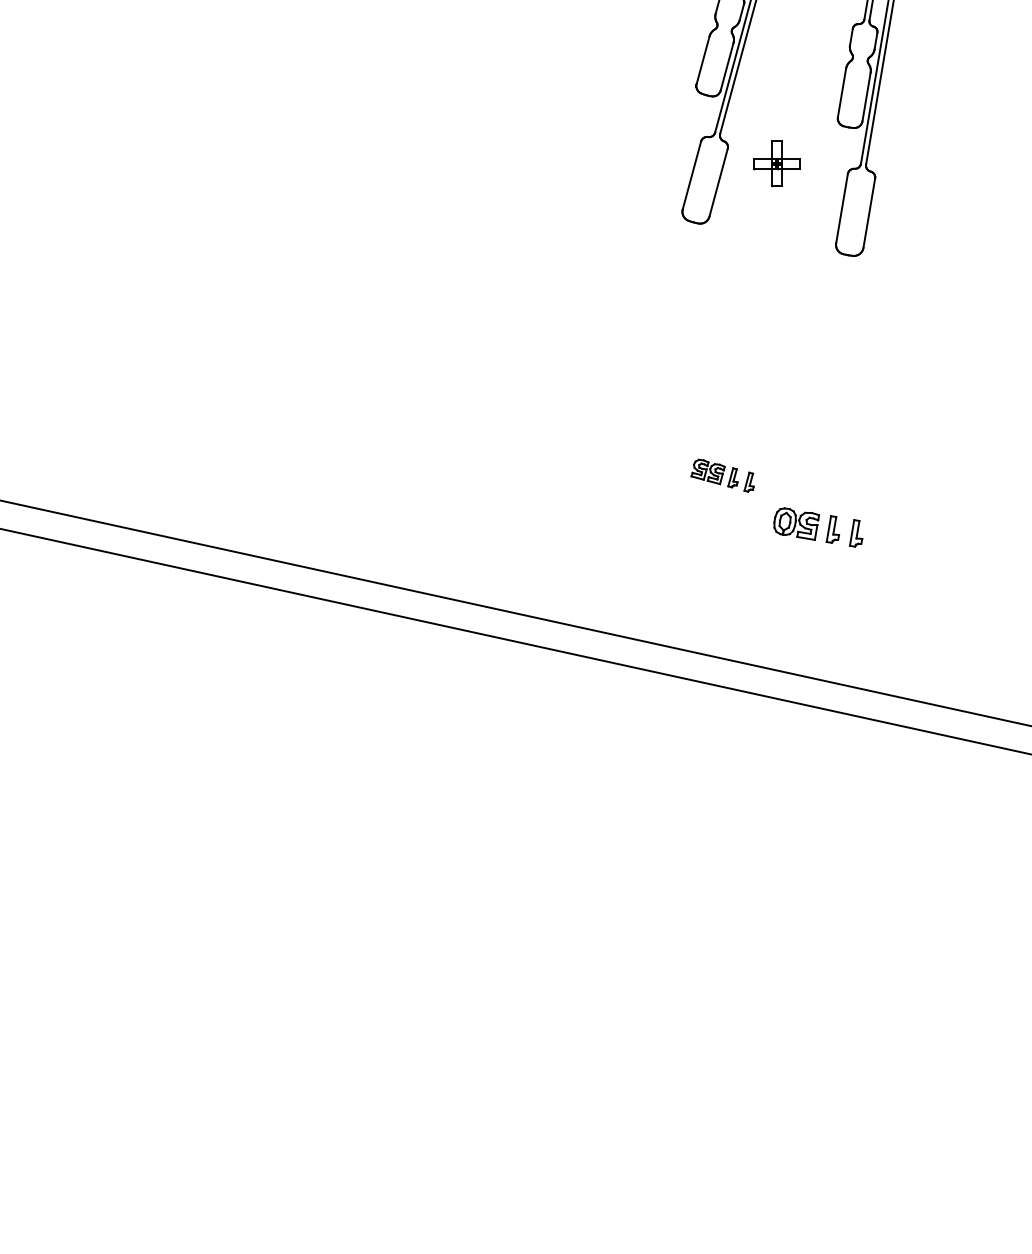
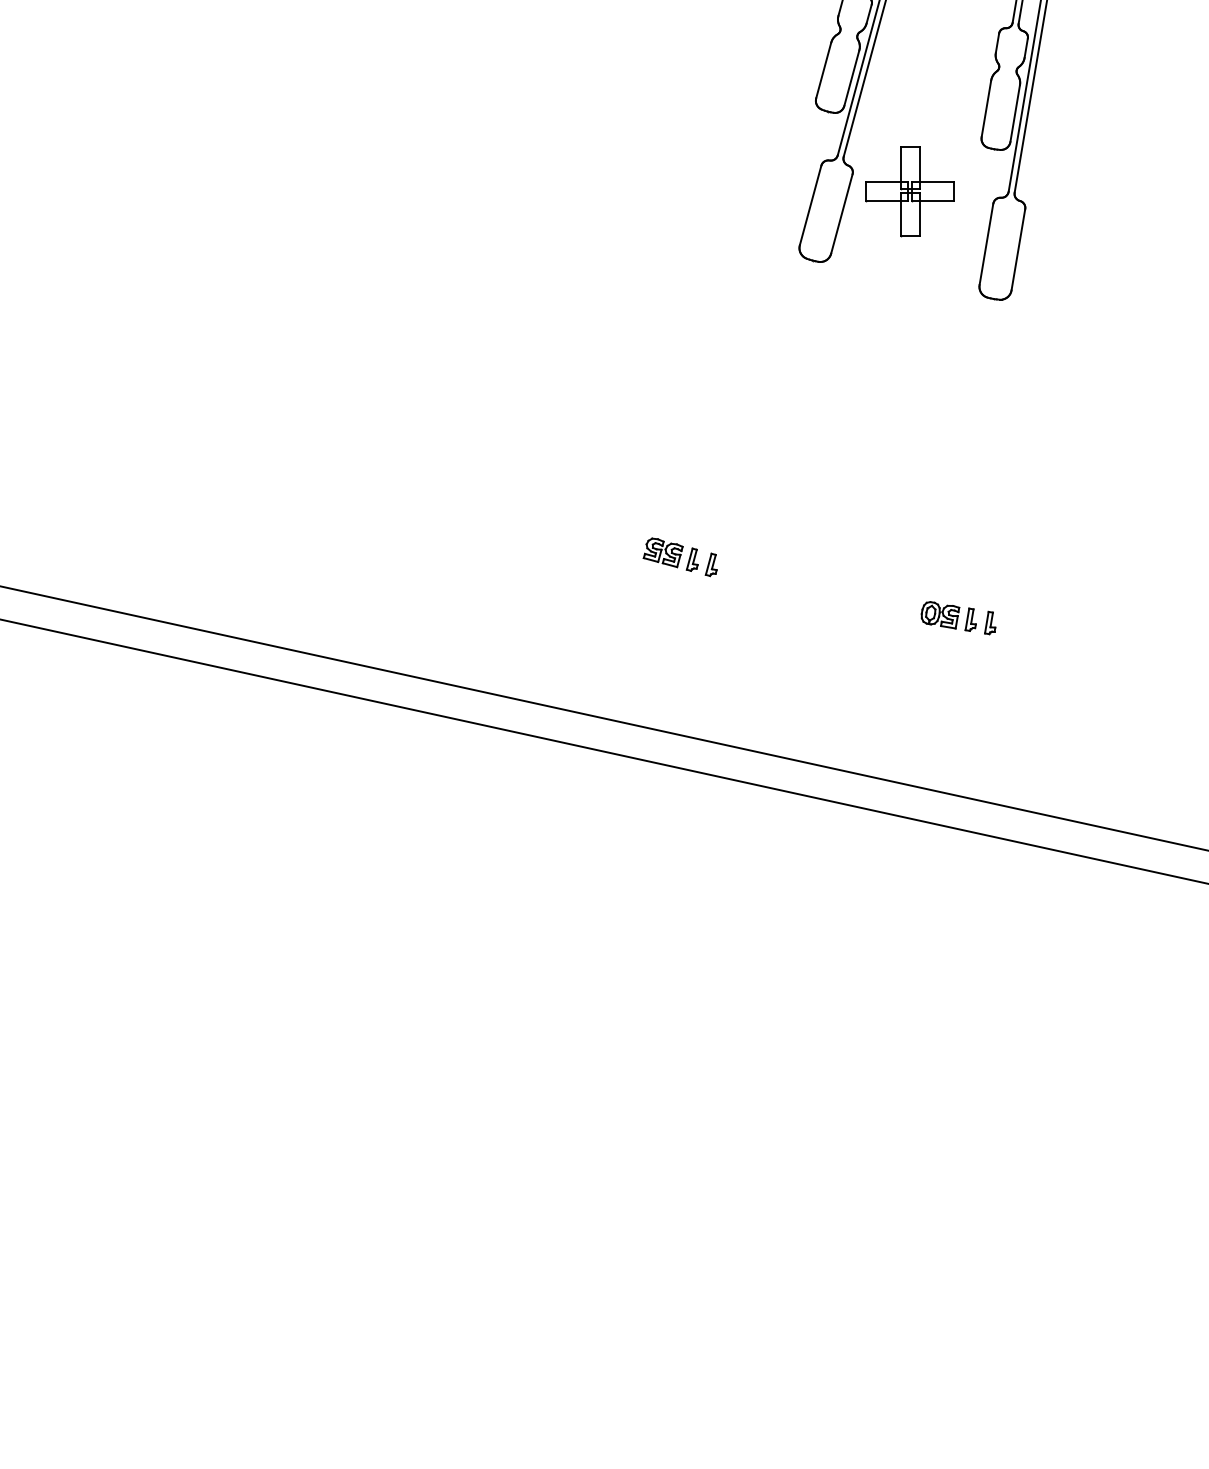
part: (776, 163) -> (909, 191), size x1.67
part: (722, 475) -> (680, 557), moved
part: (817, 527) -> (957, 617), size x0.71

